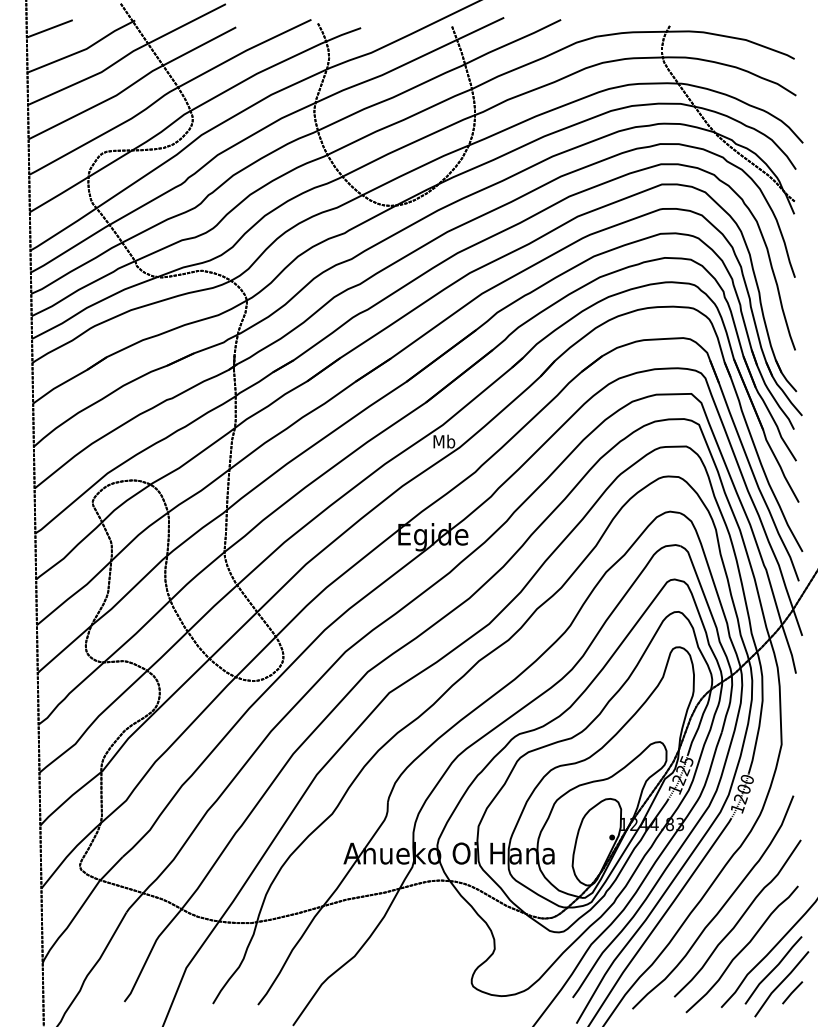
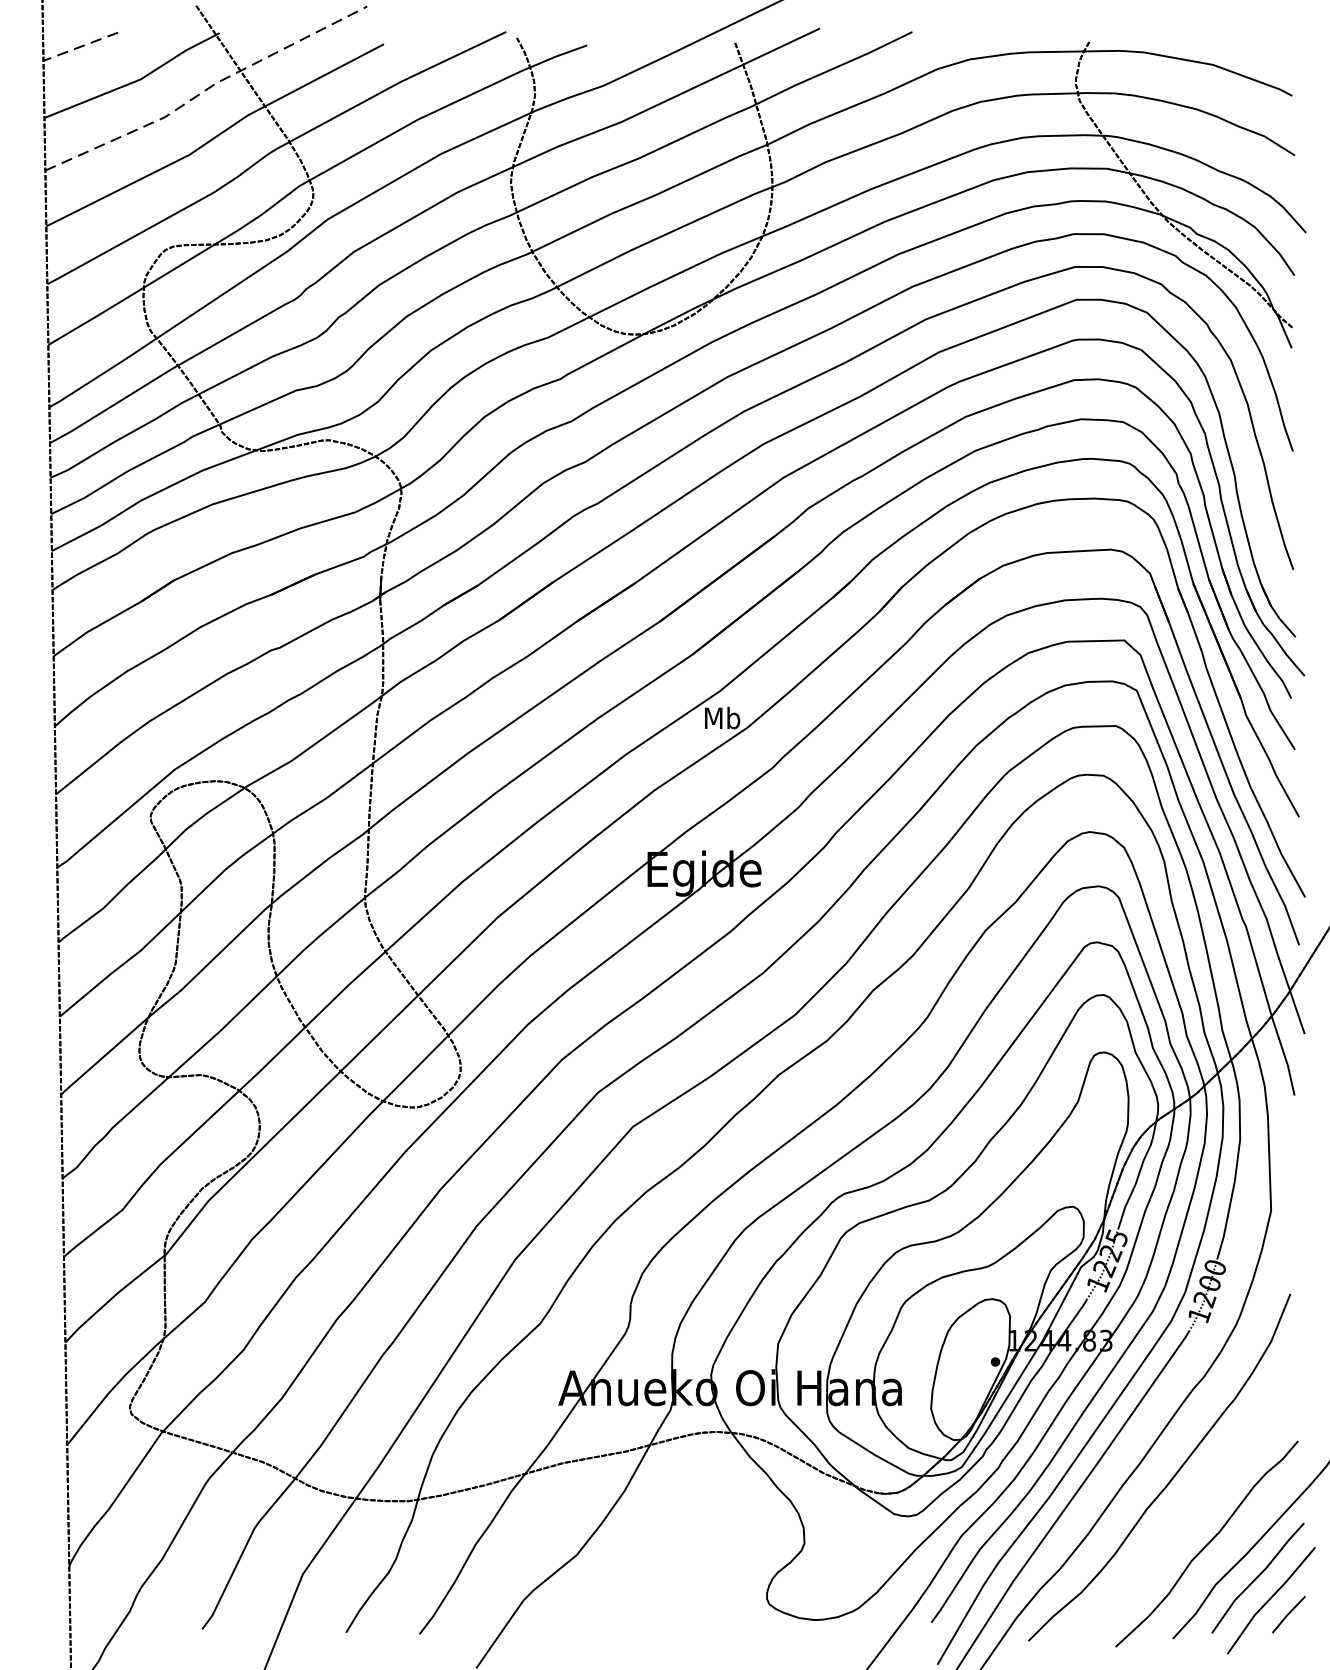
line: (49, 28) -> (80, 46), solid -> dashed
line: (126, 55) -> (205, 90), solid -> dashed
curve: (738, 919) -> (1200, 1495), removed

